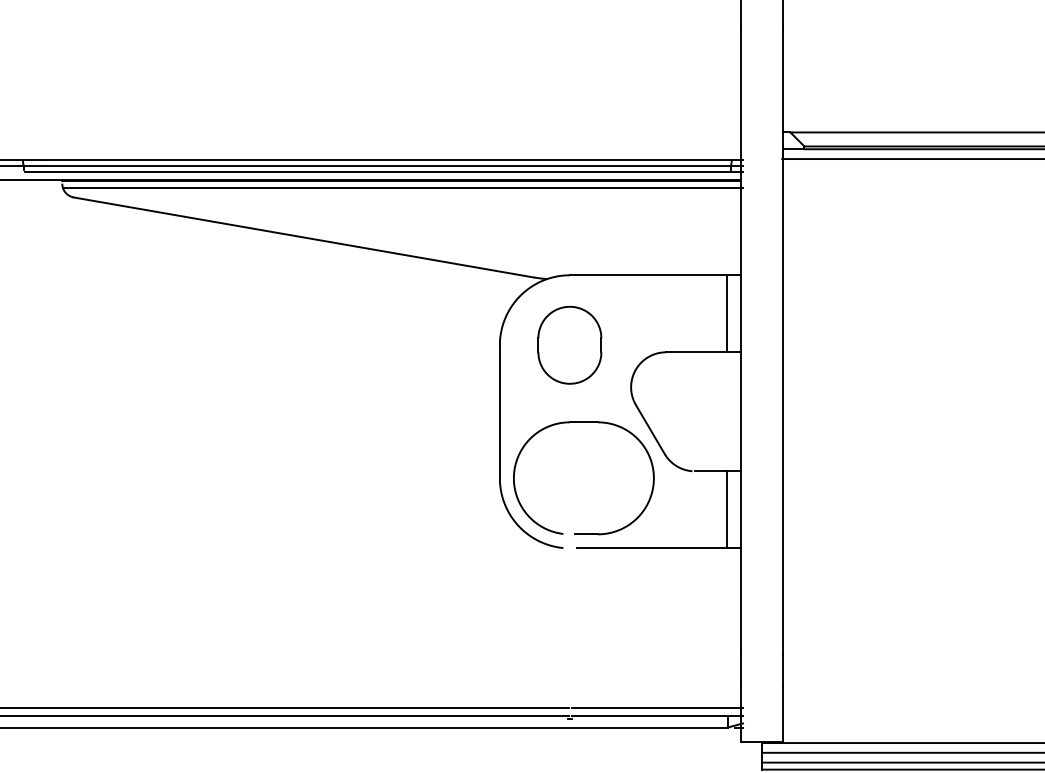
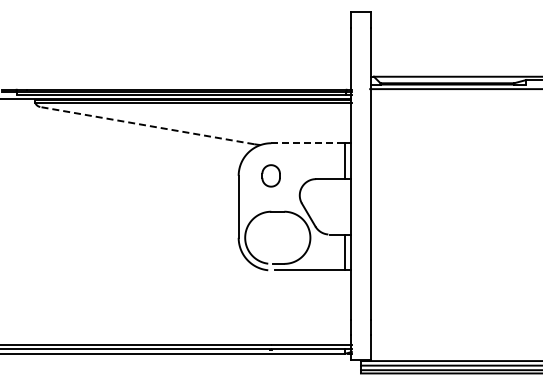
line: (304, 237) -> (147, 125), solid -> dashed
line: (647, 275) -> (307, 143), solid -> dashed
part: (568, 344) -> (270, 175), size x0.6

